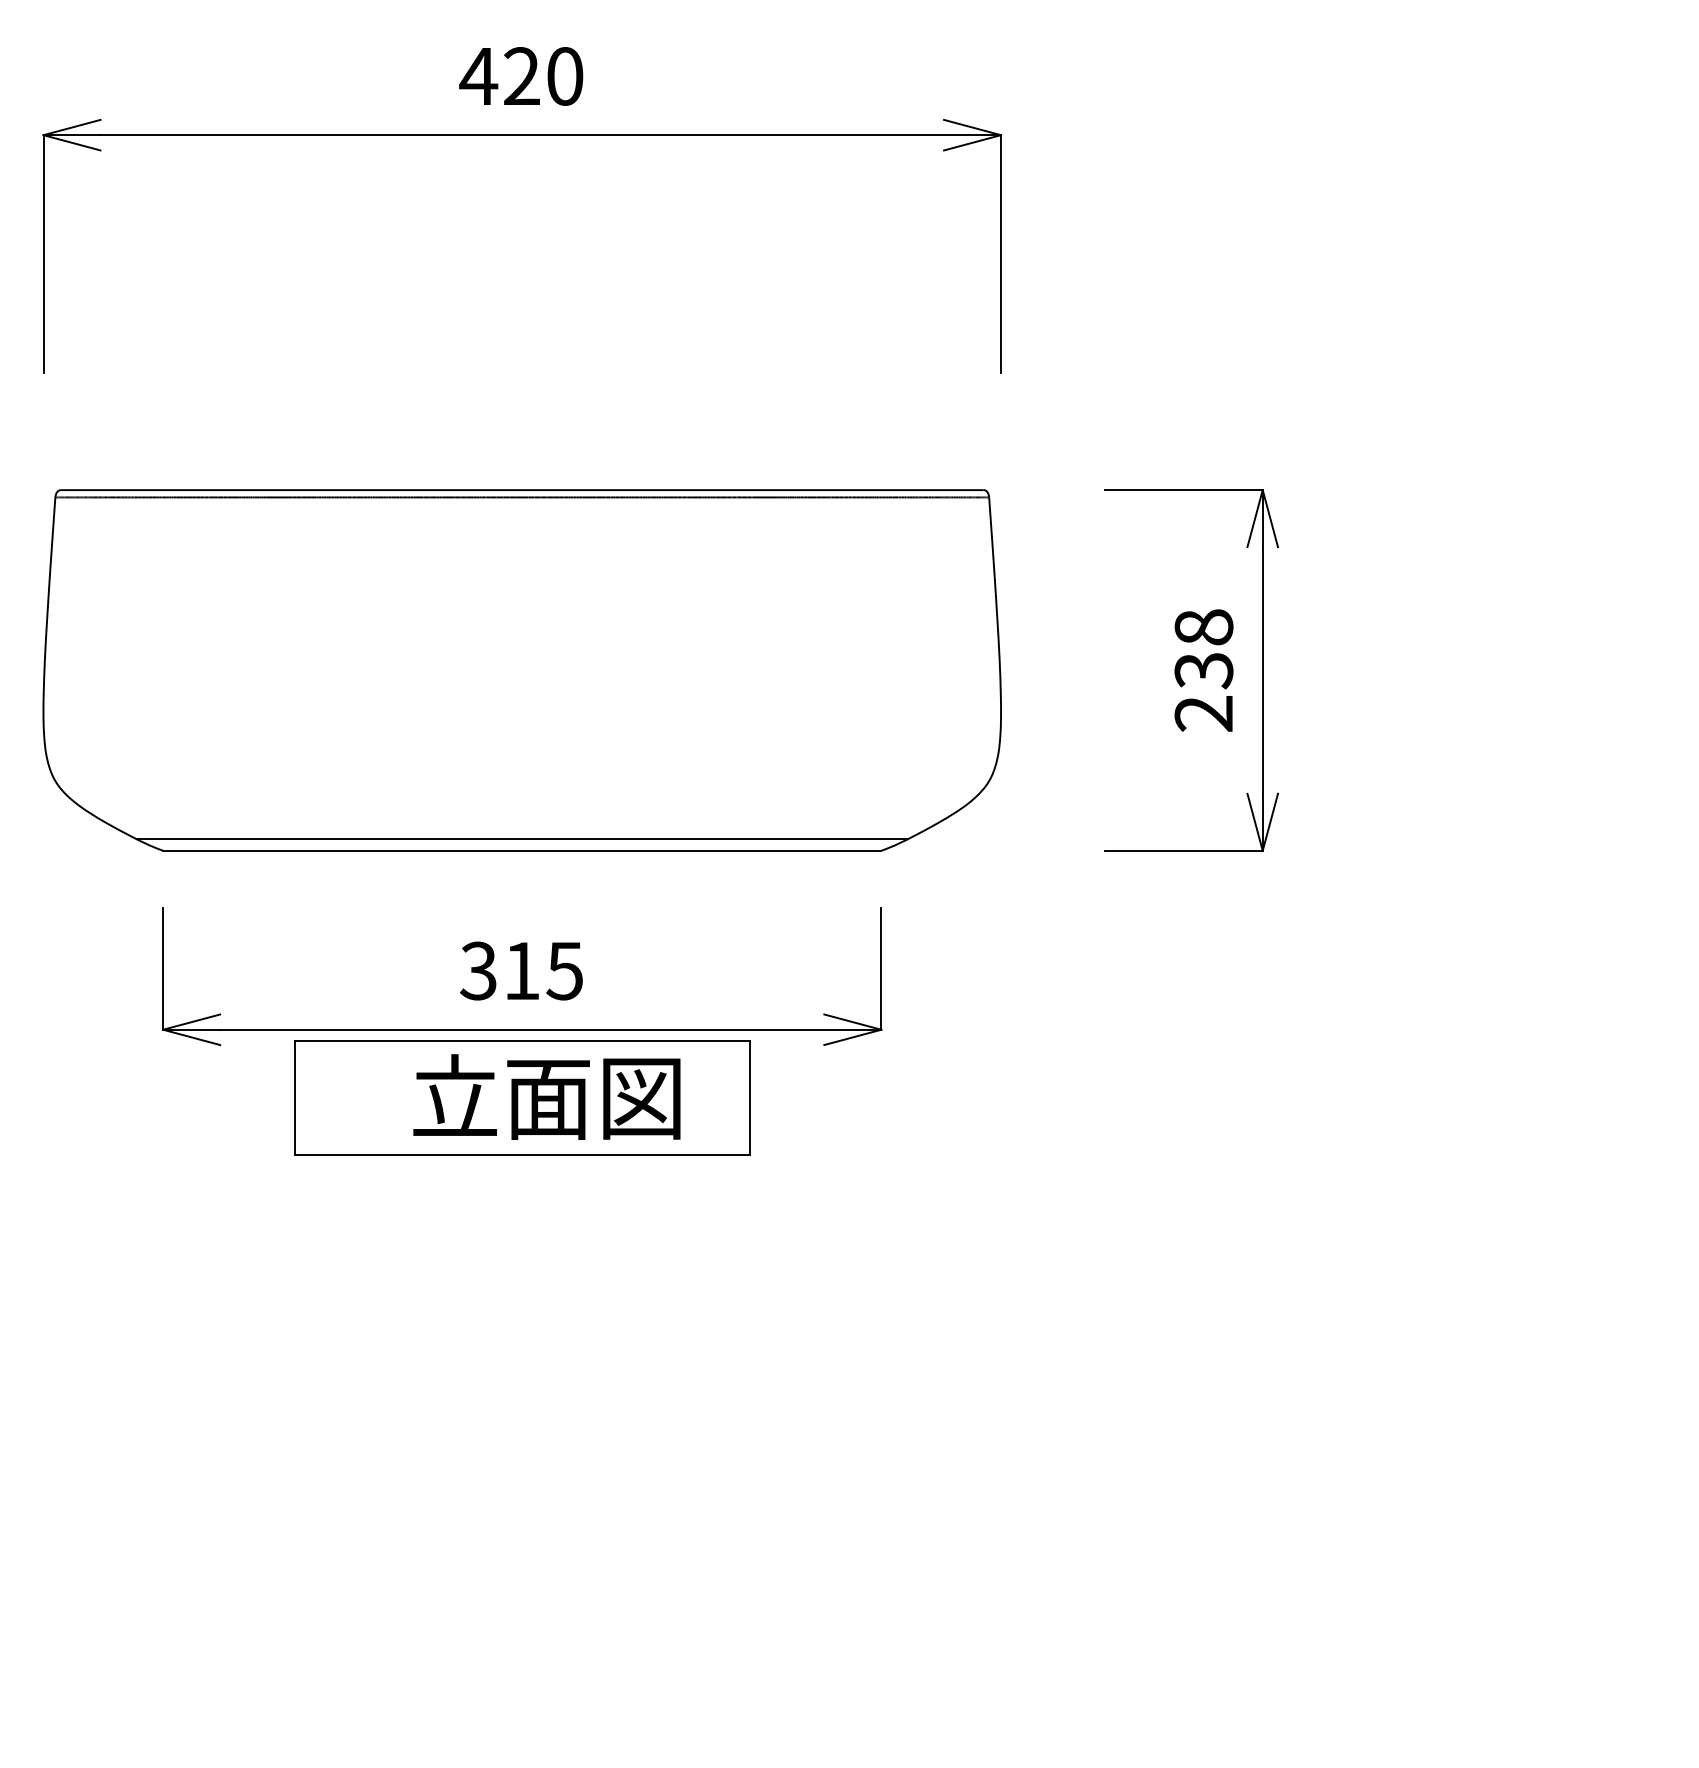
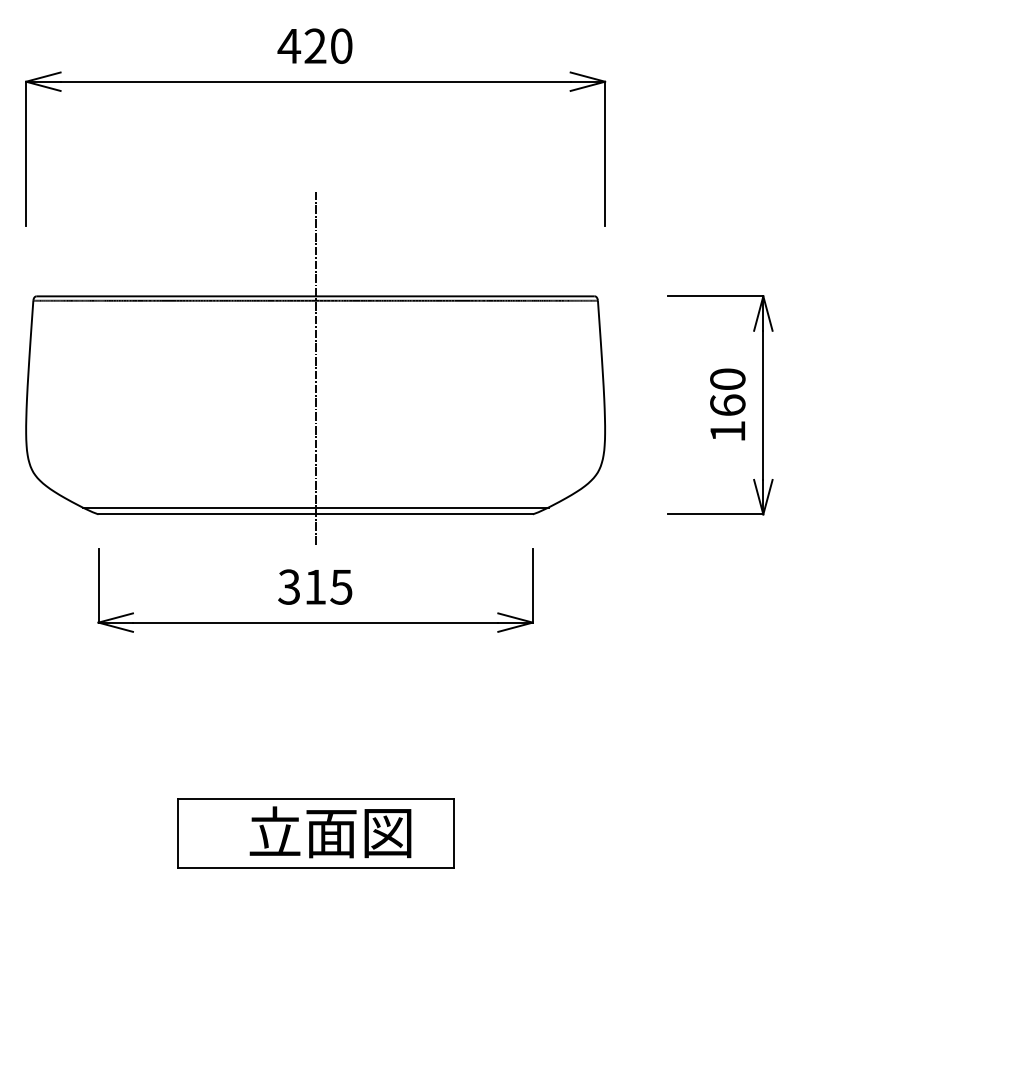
line: (522, 607) -> (315, 367), added
text: (1203, 670) -> (727, 405), 238 -> 160
part: (522, 1099) -> (315, 833), moved

